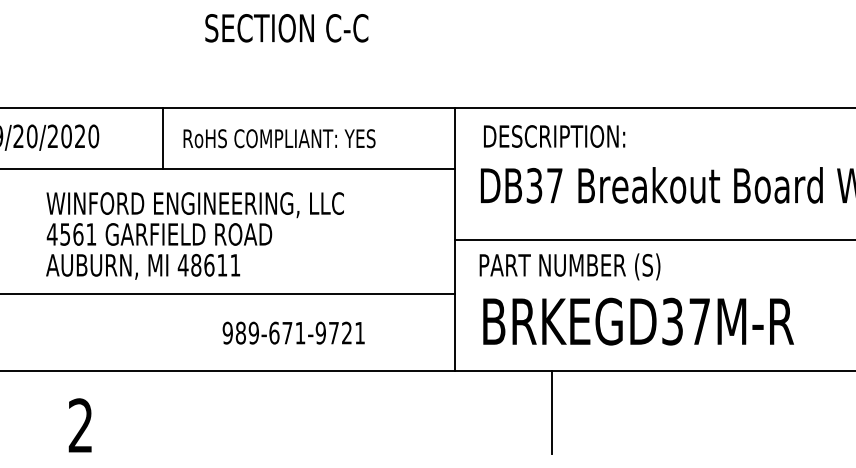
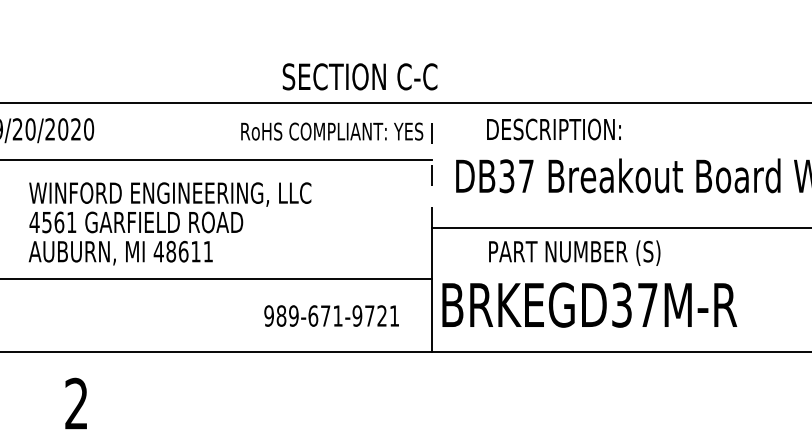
text: (286, 27) -> (359, 76), moved
text: (553, 136) -> (553, 129), moved
line: (162, 138) -> (154, 131), removed
text: (279, 138) -> (332, 131), moved
line: (454, 173) -> (431, 164), solid -> dashed
text: (194, 235) -> (169, 223), moved
text: (569, 266) -> (574, 252), moved
text: (638, 320) -> (589, 304), moved
text: (293, 332) -> (331, 315), moved
line: (551, 411) -> (523, 390), removed

